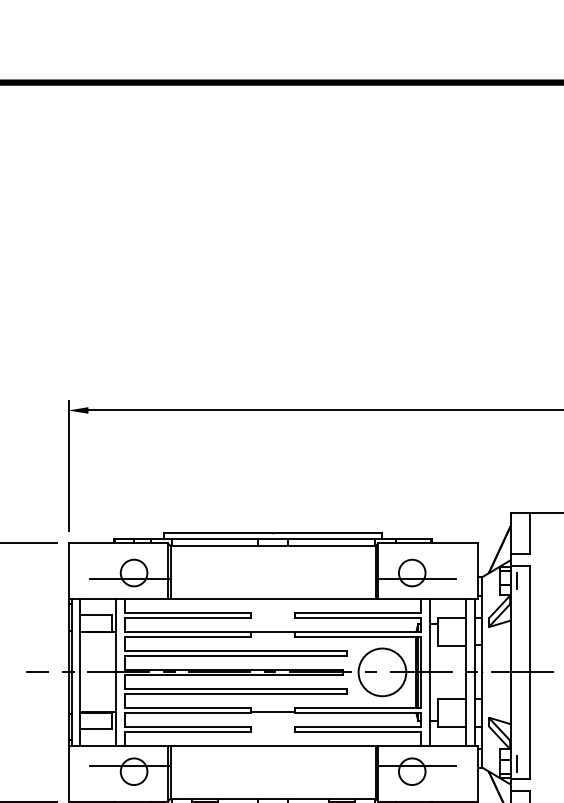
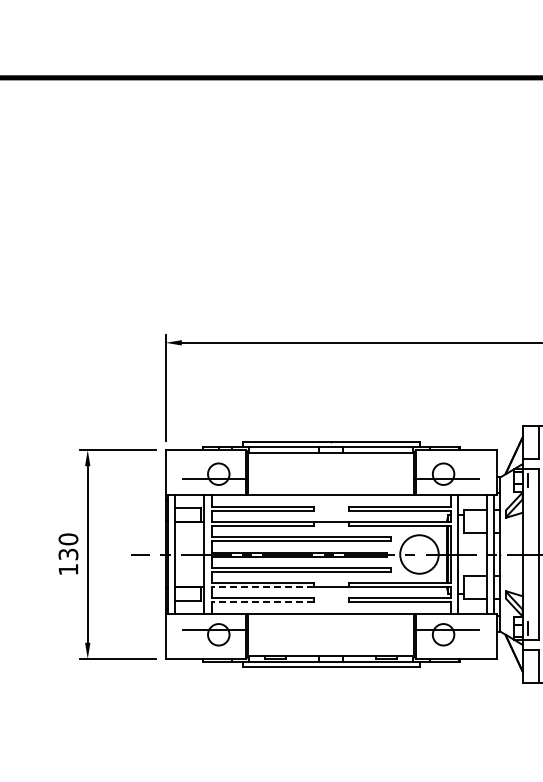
line: (188, 713) -> (262, 587), solid -> dashed
line: (188, 731) -> (262, 602), solid -> dashed

